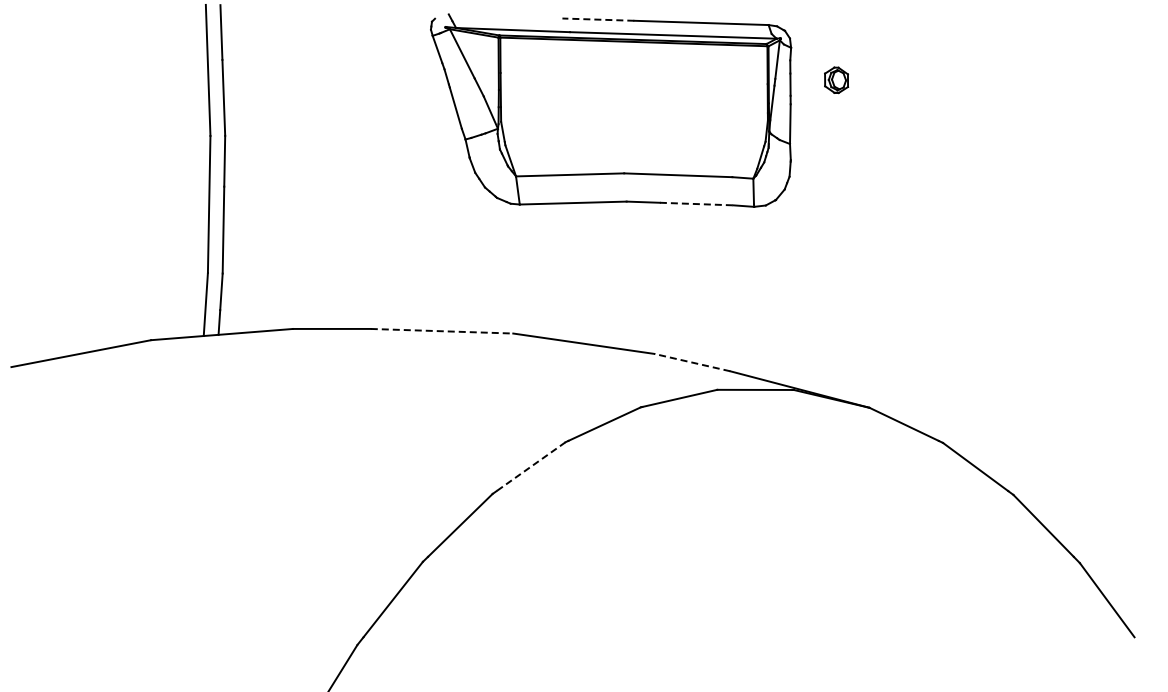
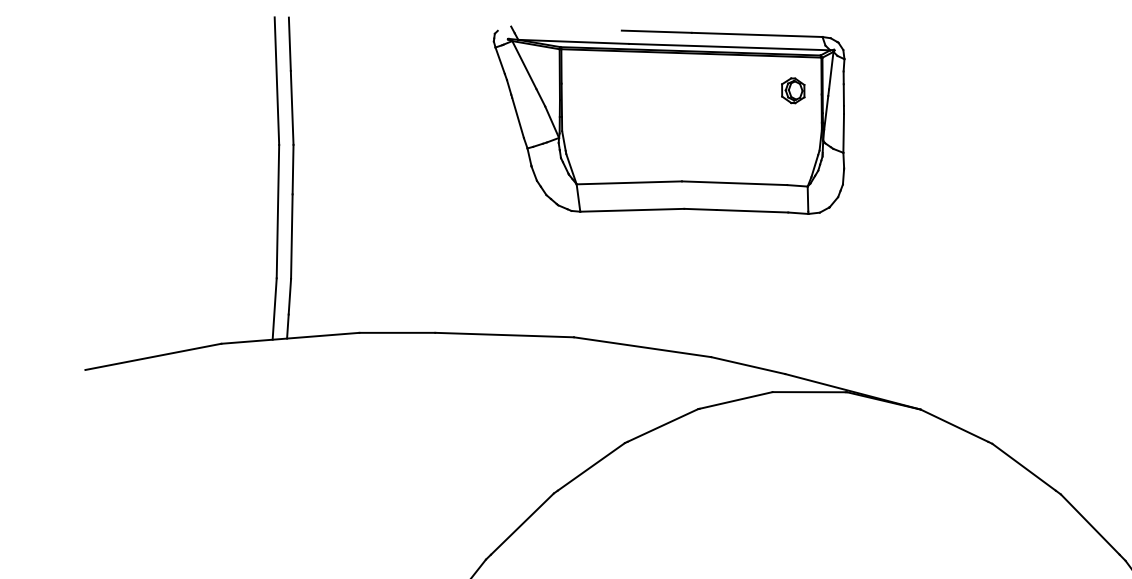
line: (598, 19) -> (656, 31), dashed -> solid
part: (836, 80) -> (793, 90), moved
line: (696, 204) -> (752, 211), dashed -> solid
line: (442, 331) -> (505, 335), dashed -> solid
line: (691, 362) -> (747, 365), dashed -> solid
line: (530, 466) -> (590, 466), dashed -> solid

